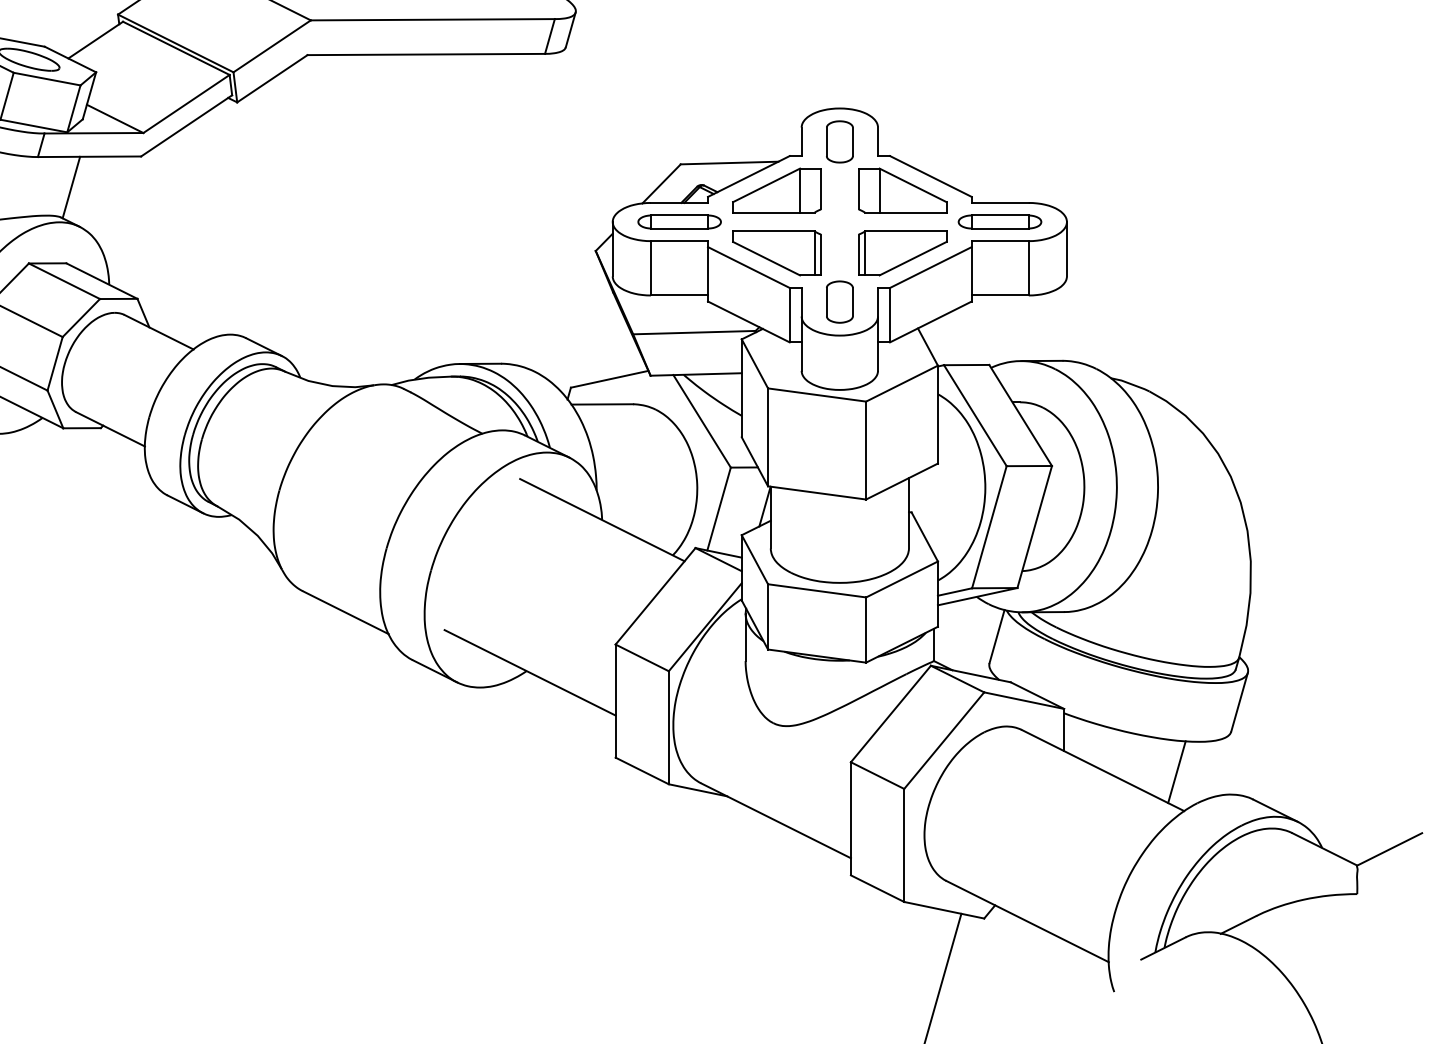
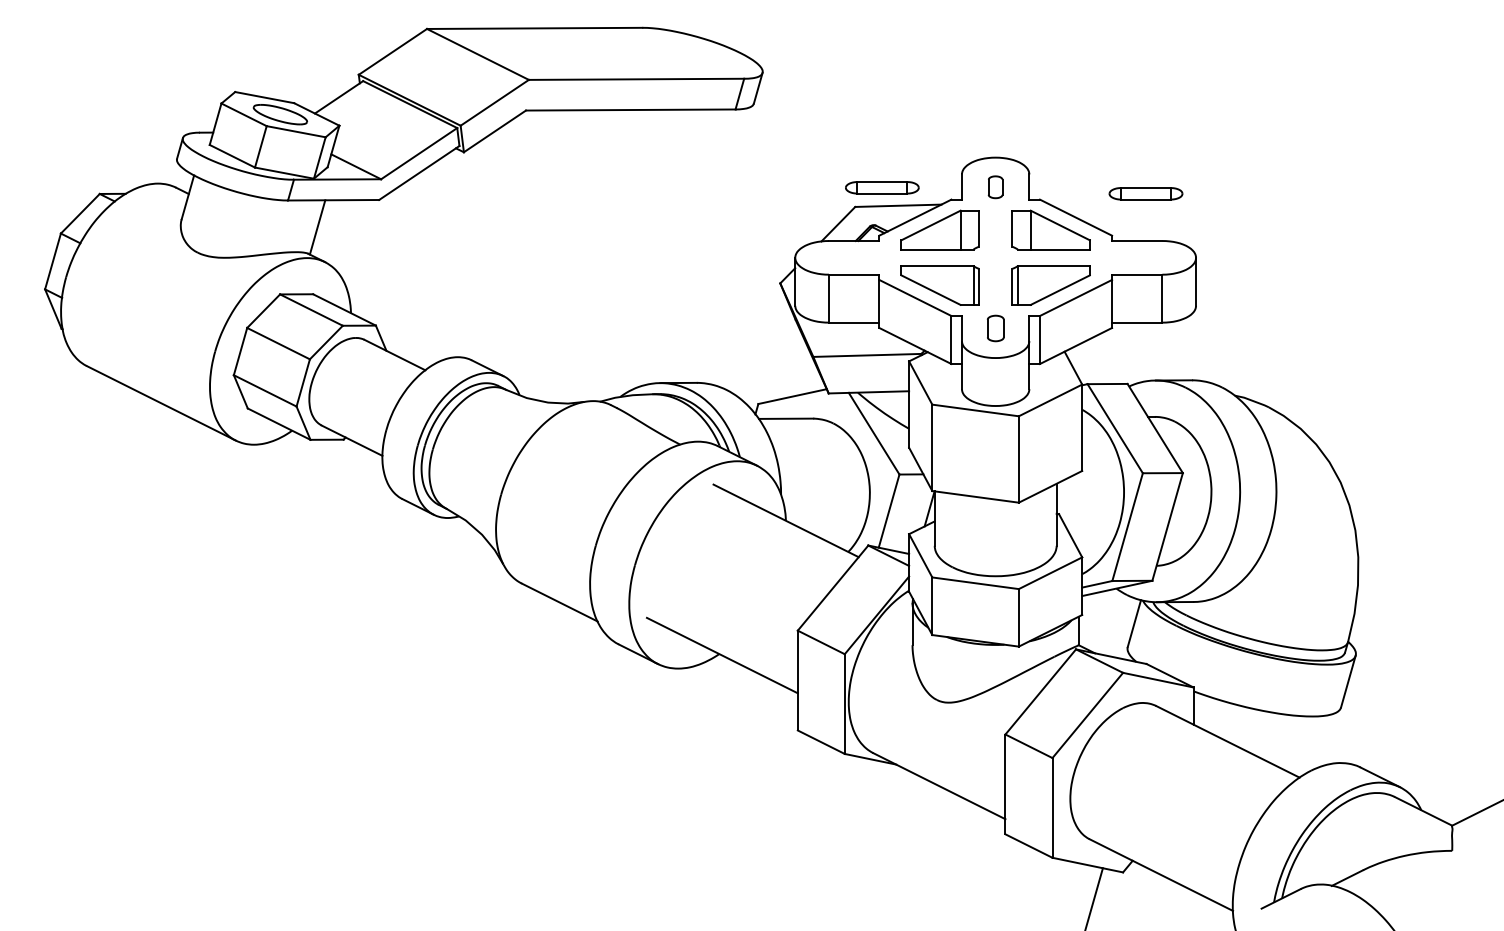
part: (839, 142) -> (995, 187), size x0.6
part: (679, 221) -> (882, 187), moved
part: (999, 221) -> (1145, 193), moved
part: (839, 302) -> (995, 328), size x0.7
line: (1176, 772) -> (1292, 743), removed

